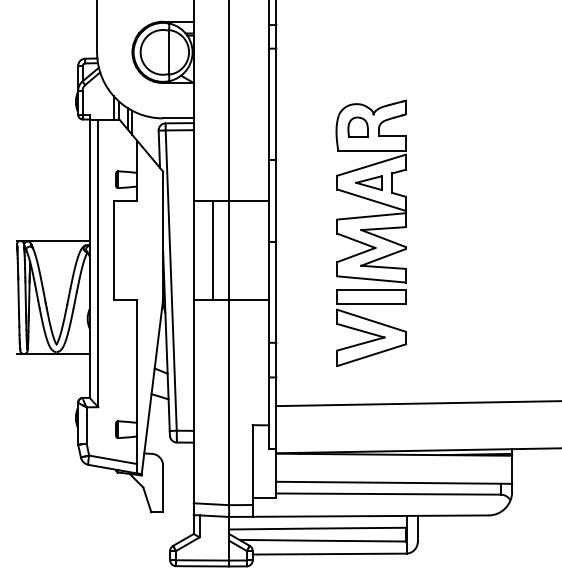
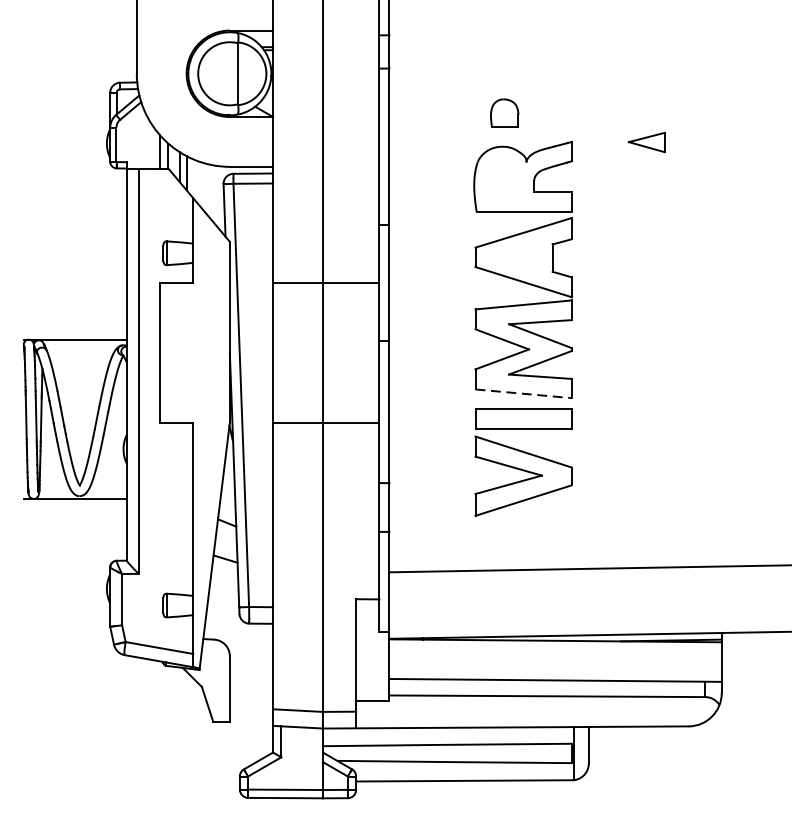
part: (357, 126) -> (503, 112), moved
part: (368, 182) -> (646, 141), moved
line: (212, 249) -> (299, 351), removed
line: (372, 279) -> (524, 393), solid -> dashed

